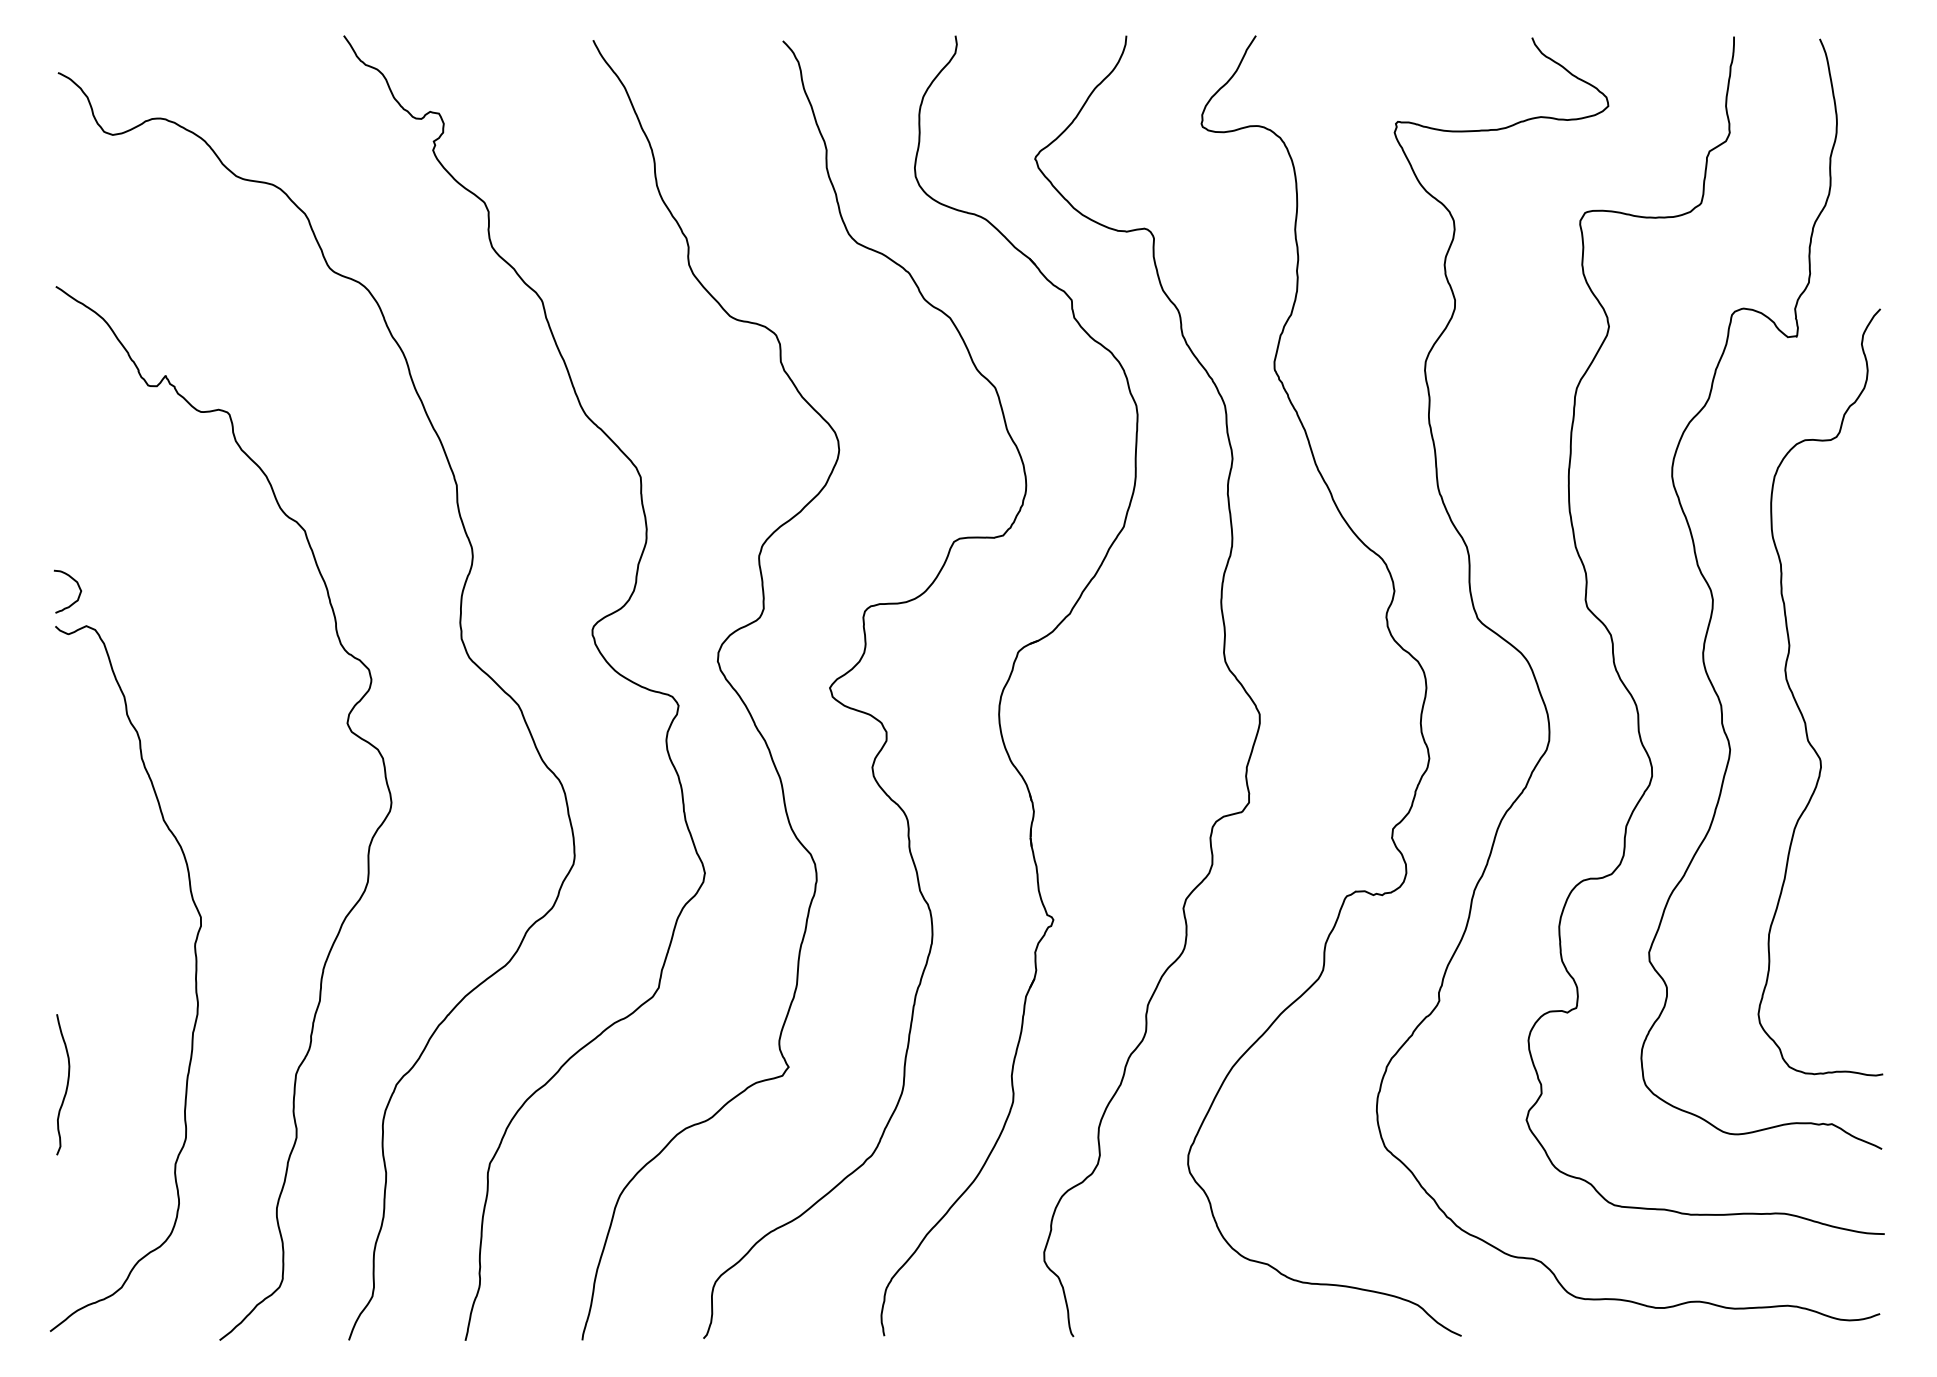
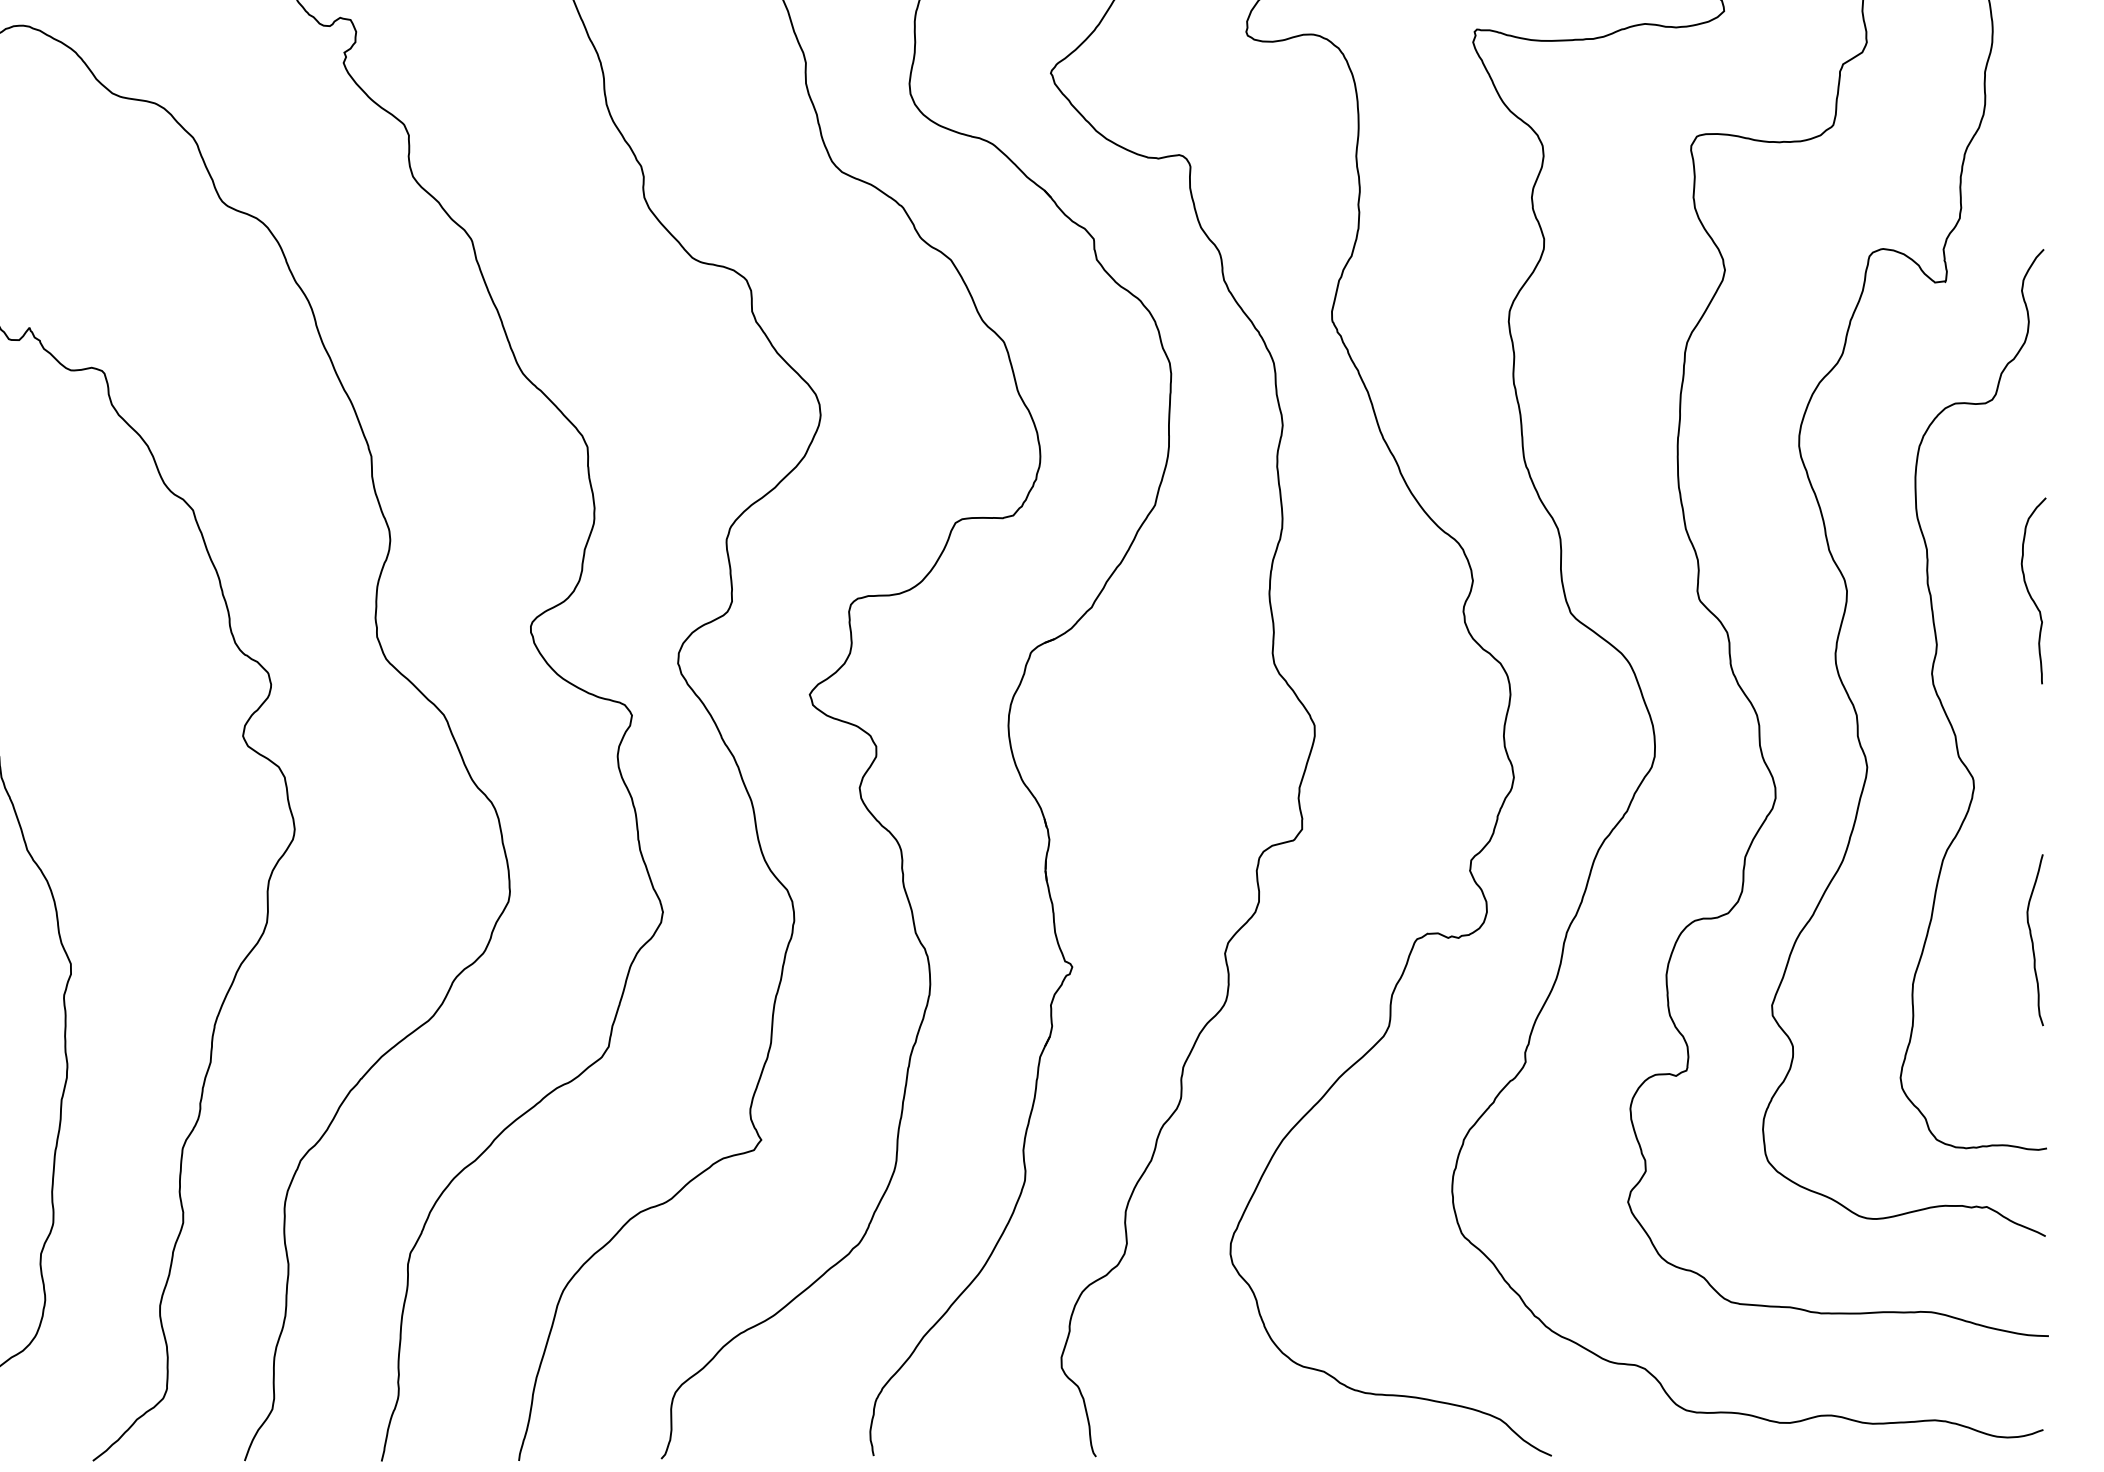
curve: (1868, 600) -> (2029, 591), added
curve: (1871, 897) -> (2033, 940), added

